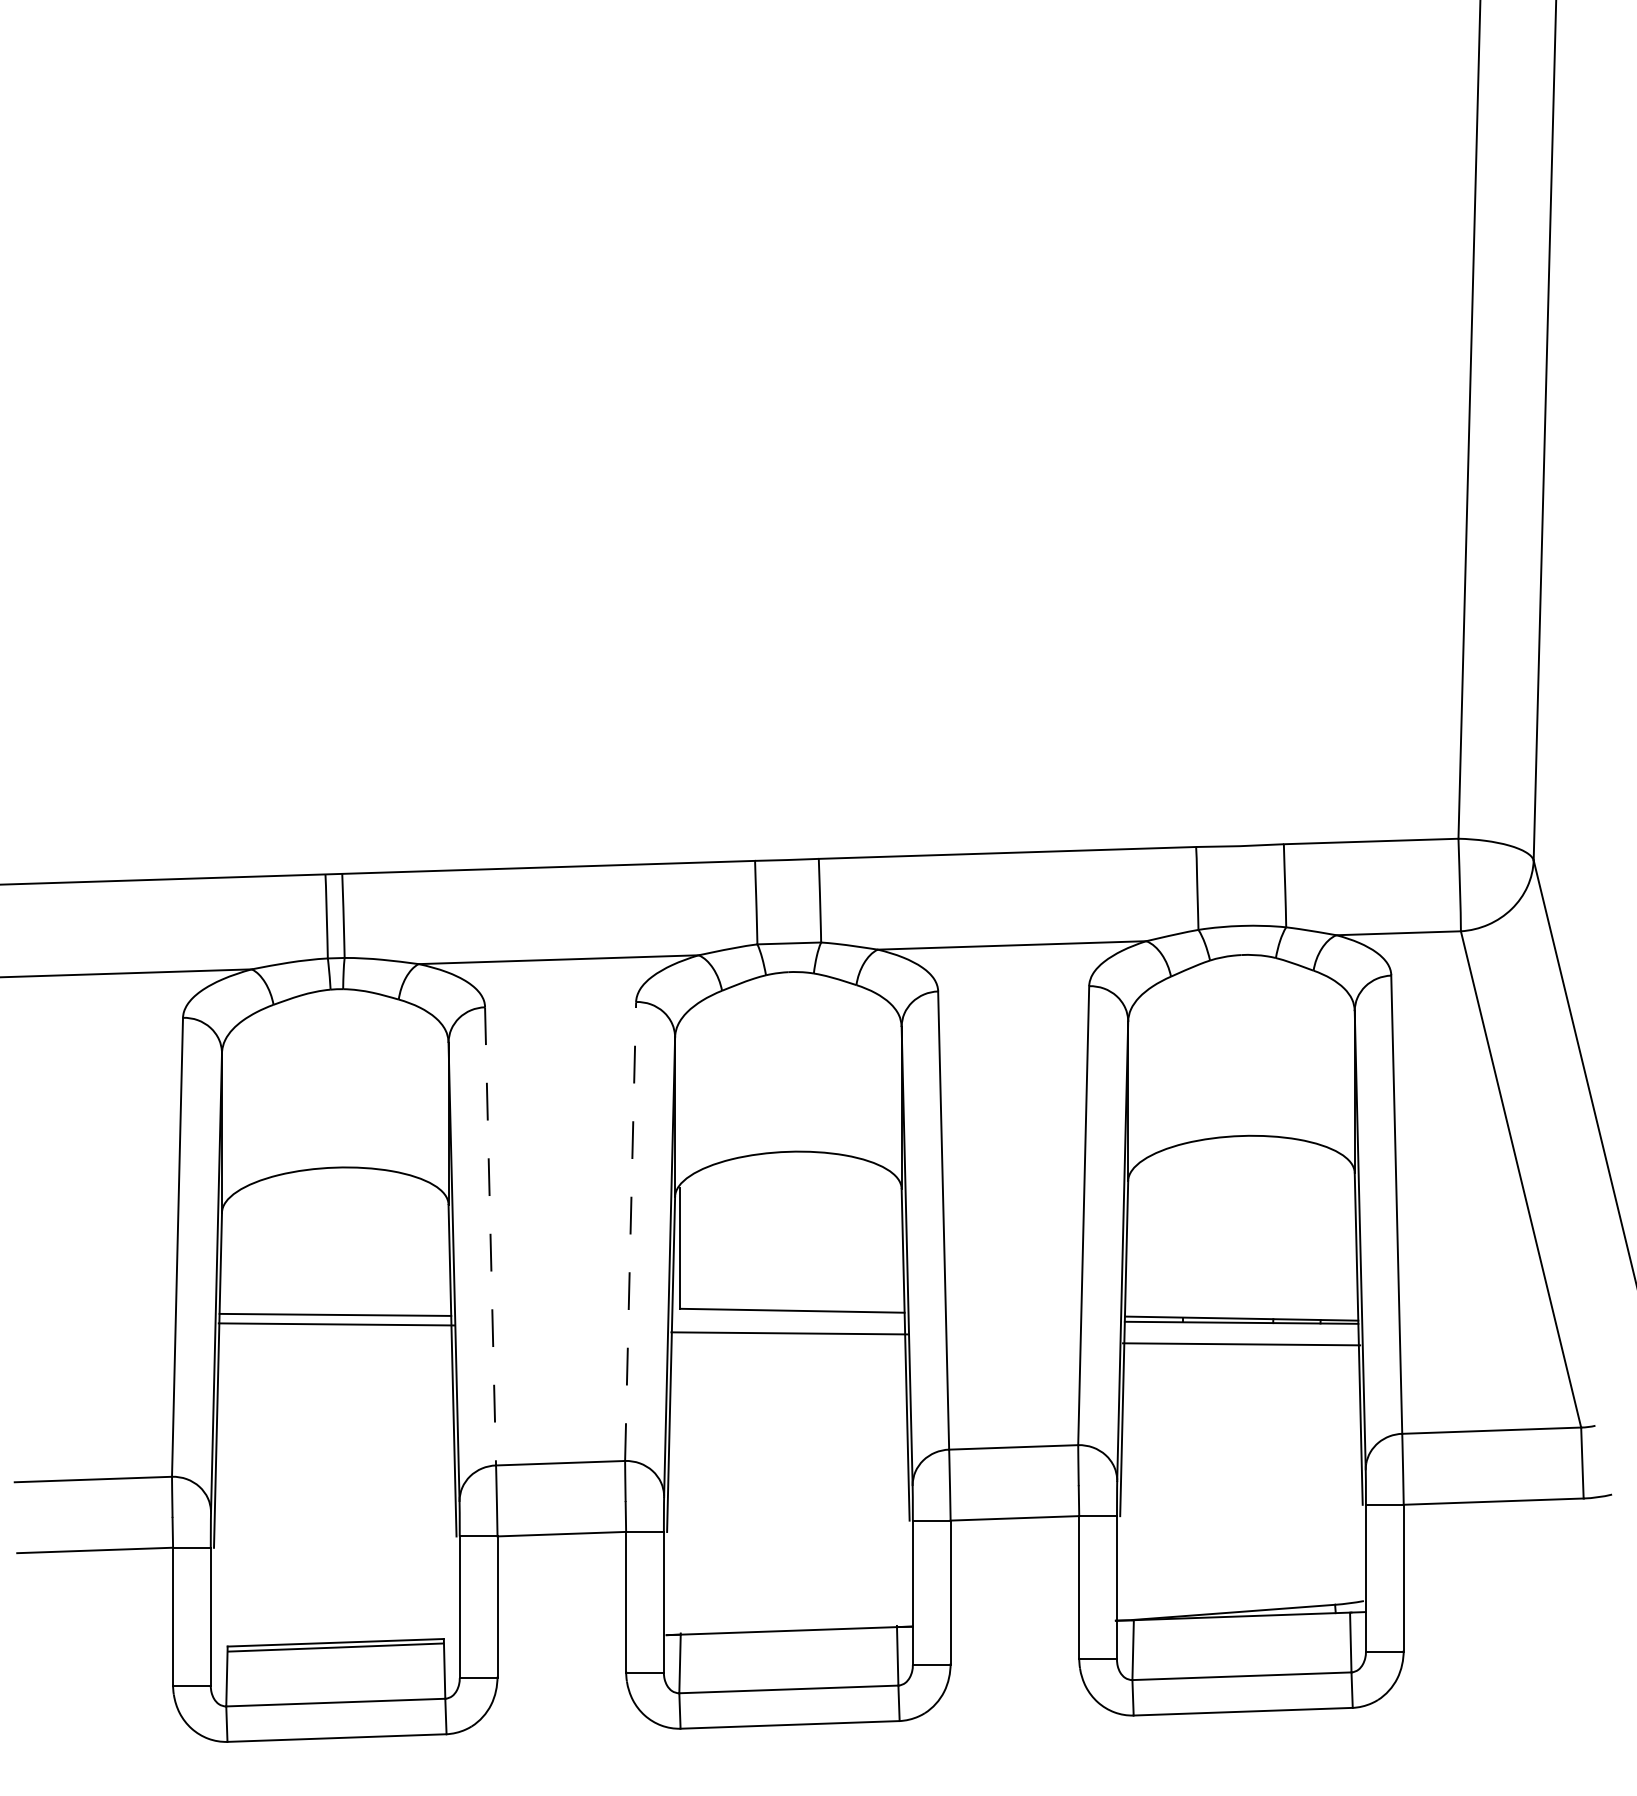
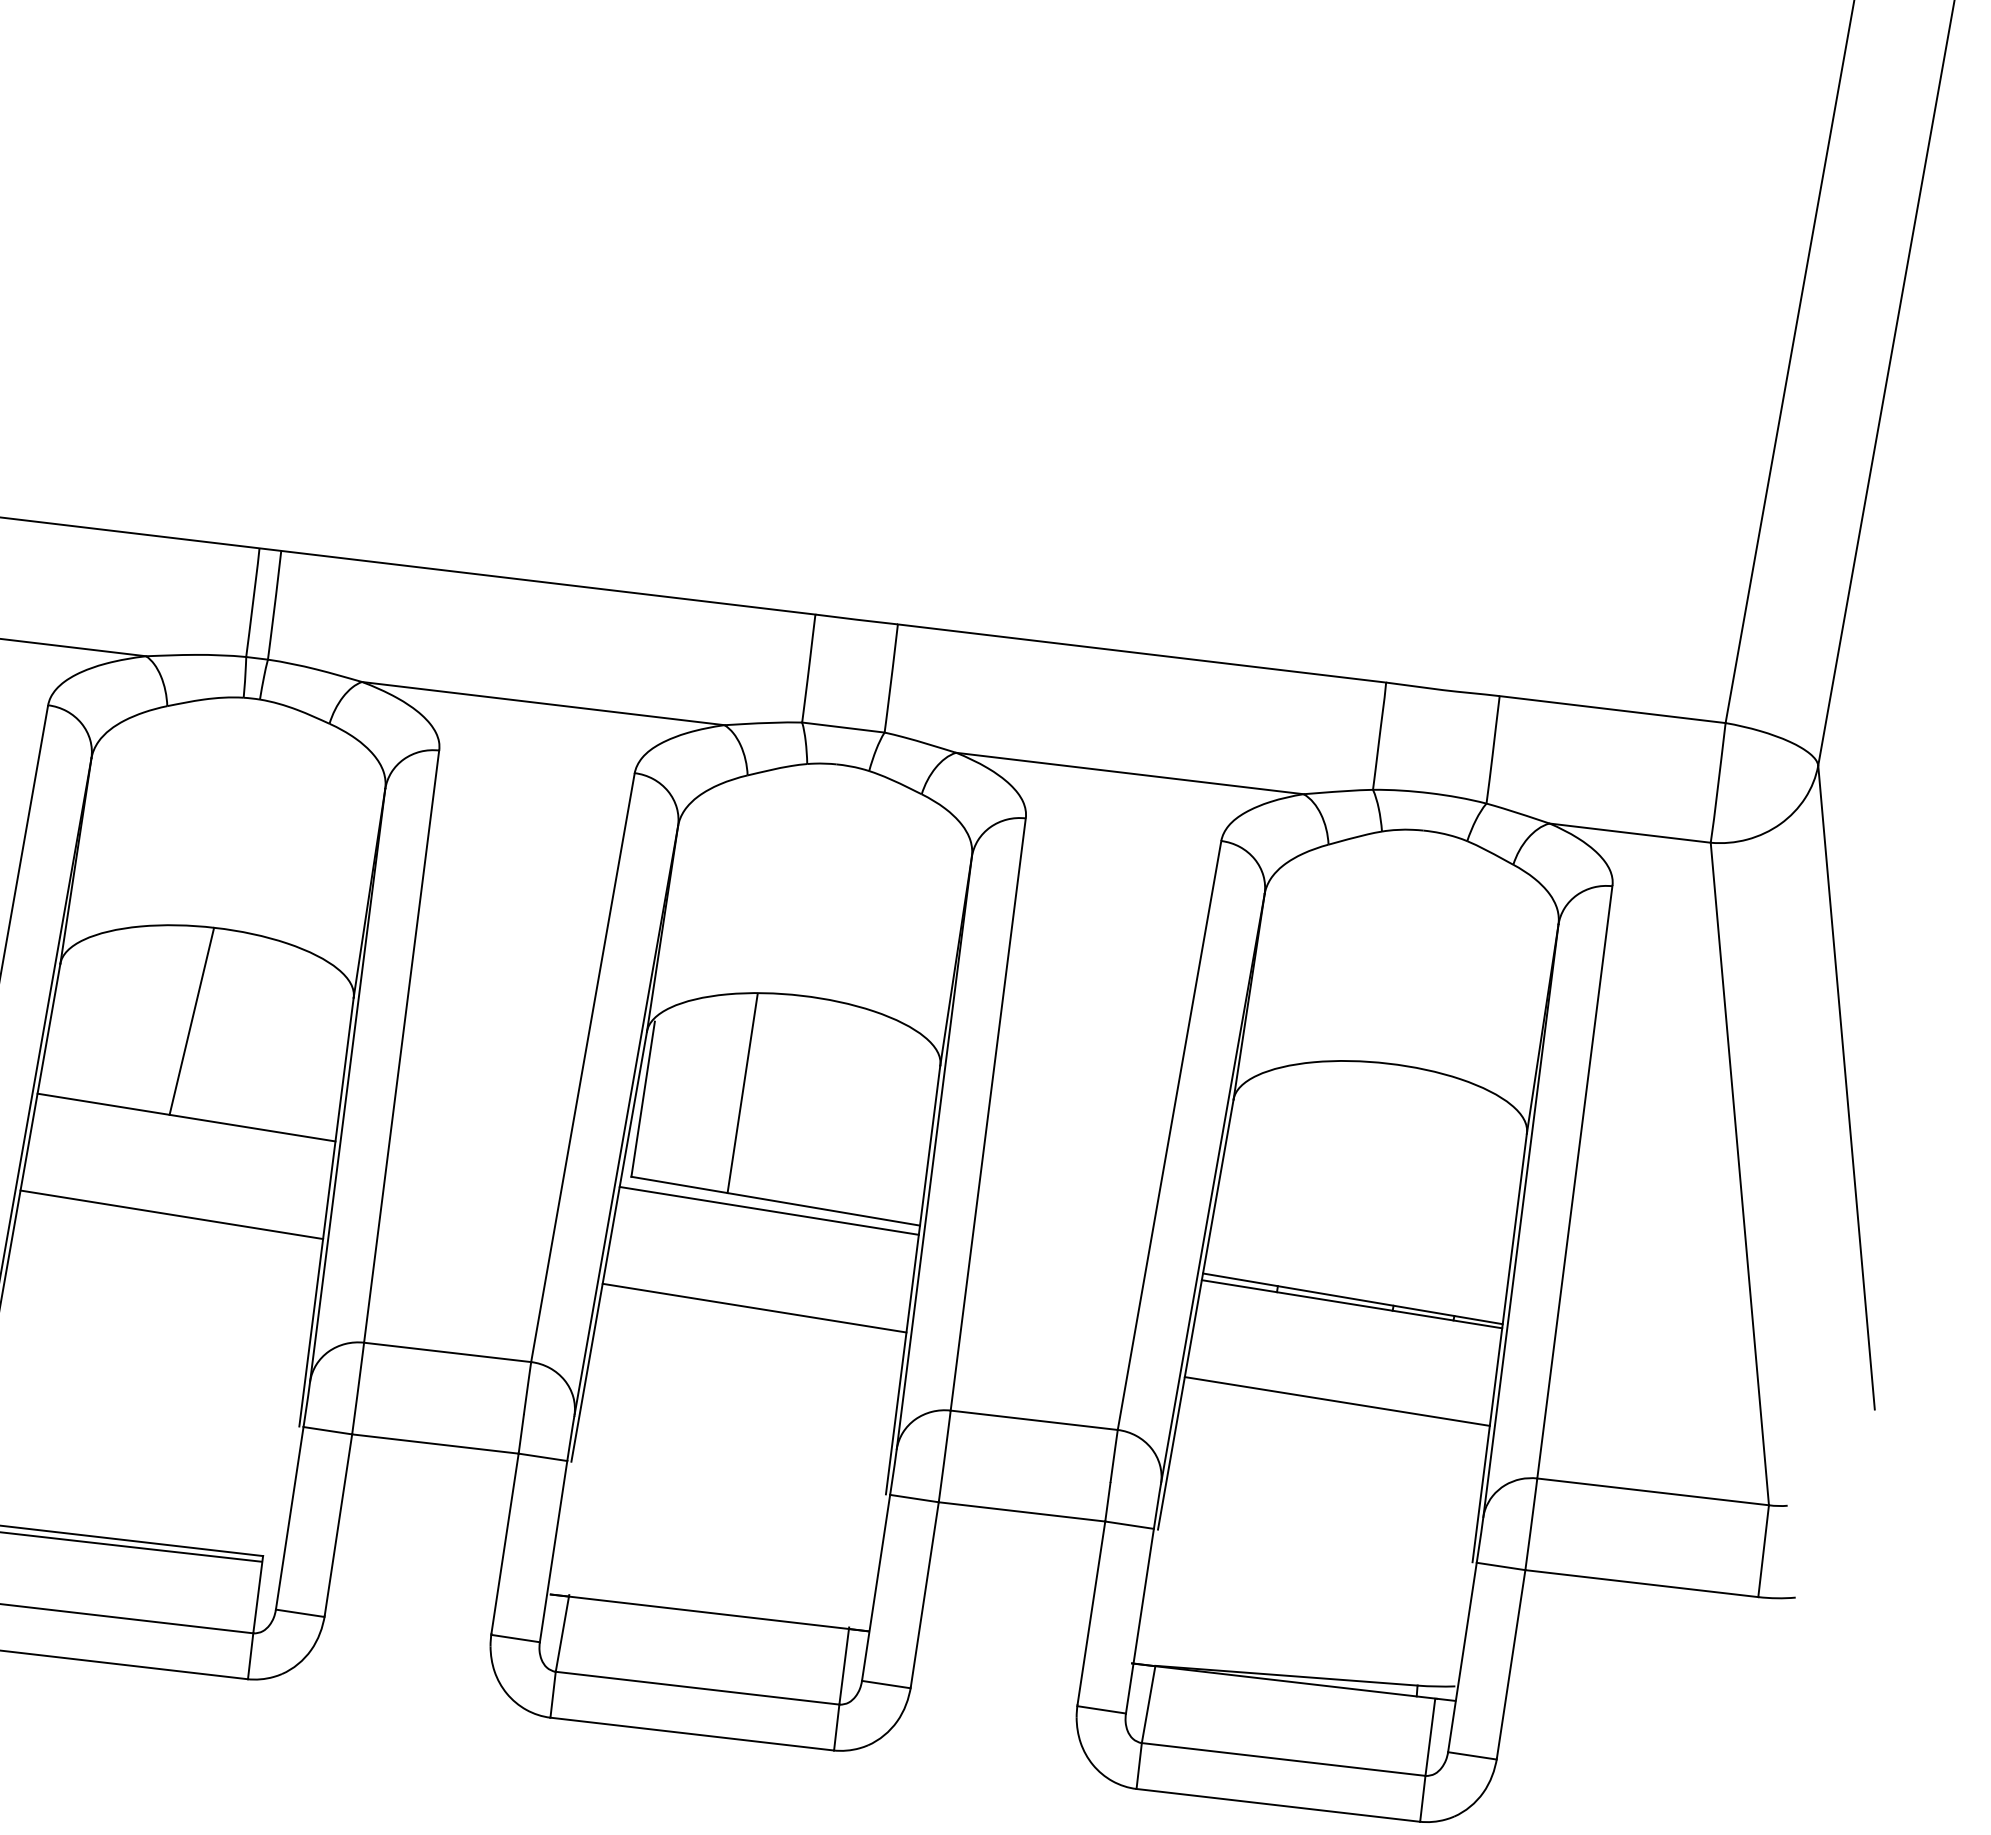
line: (630, 1231) -> (582, 1067), dashed -> solid
line: (754, 1232) -> (742, 1093), added
line: (490, 1236) -> (401, 1046), dashed -> solid
line: (328, 1240) -> (192, 1020), added
line: (788, 1318) -> (769, 1210), added
line: (336, 1324) -> (171, 1214), moved
line: (789, 1333) -> (754, 1308), moved
line: (1241, 1344) -> (1337, 1401), moved

